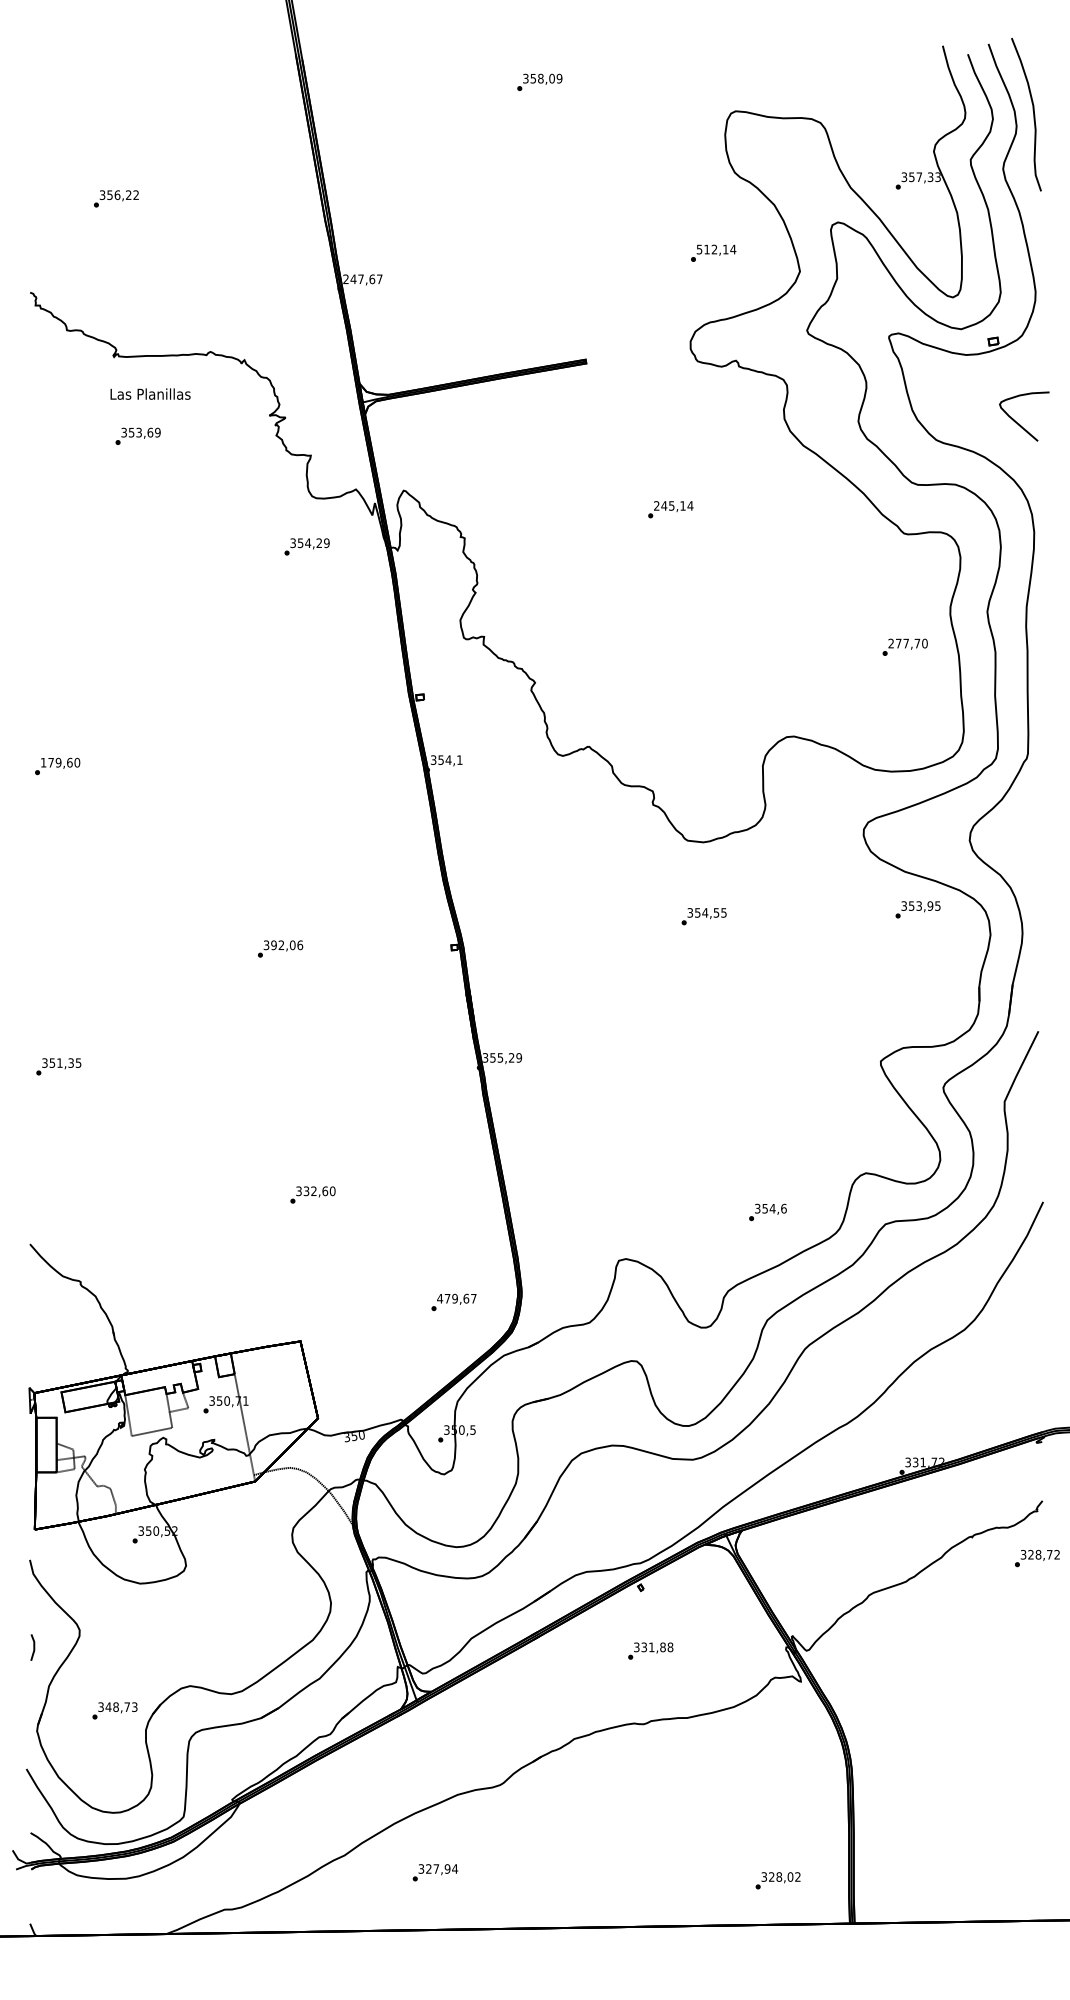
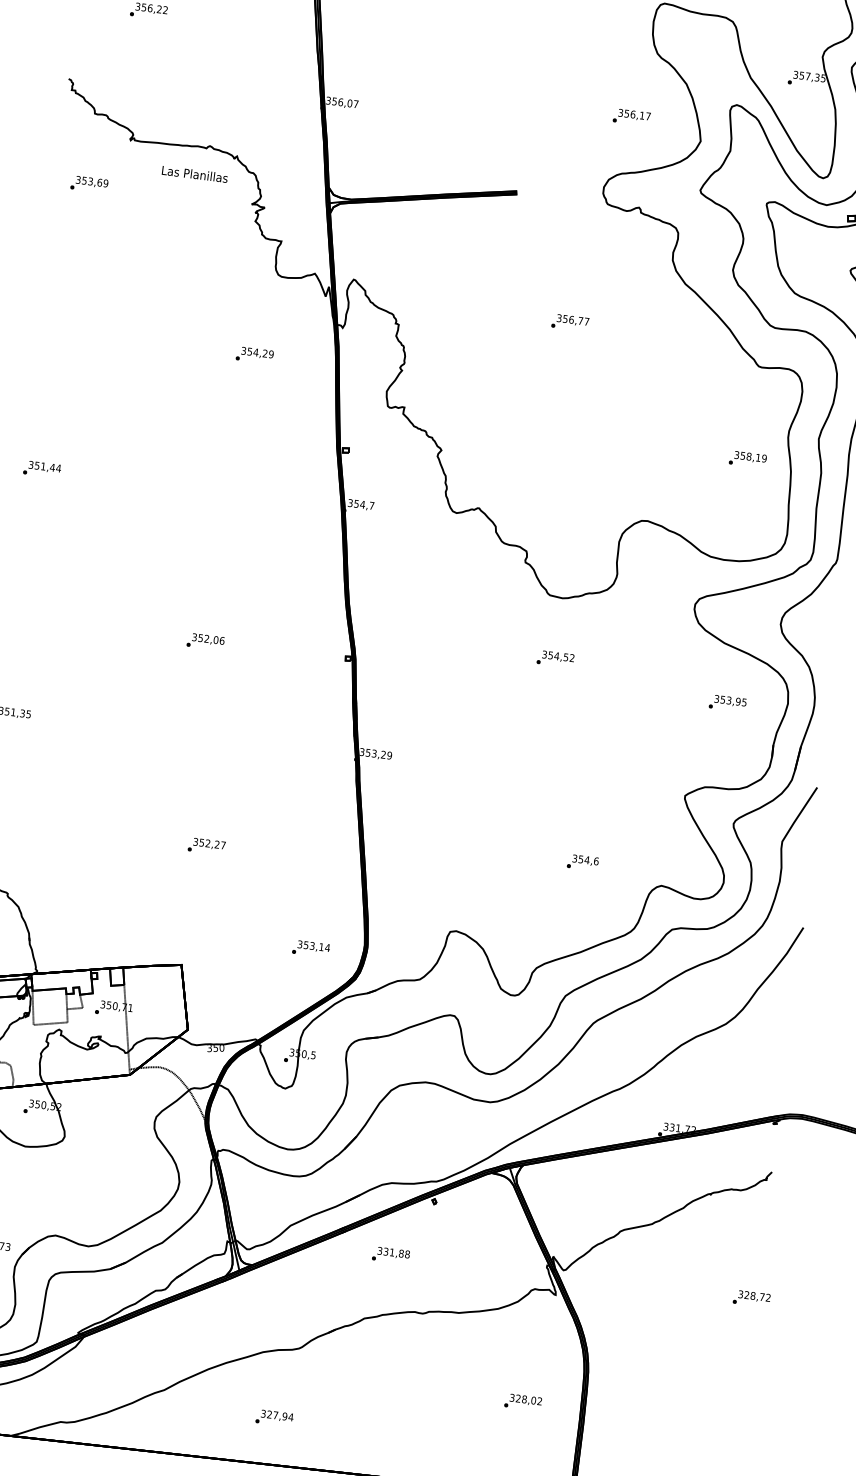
text: (937, 176) -> (822, 77), 357,33 -> 357,35
text: (716, 249) -> (634, 114), 512,14 -> 356,17
text: (359, 279) -> (339, 102), 247,67 -> 356,07
text: (150, 393) -> (194, 173), moved
text: (137, 435) -> (89, 183), moved
text: (673, 505) -> (573, 319), 245,14 -> 356,77
text: (306, 546) -> (254, 355), moved
text: (907, 643) -> (750, 456), 277,70 -> 358,19
text: (459, 759) -> (371, 505), 354,1 -> 354,7
text: (60, 762) -> (44, 466), 179,60 -> 351,44
text: (917, 909) -> (727, 703), moved
text: (723, 912) -> (571, 657), 354,55 -> 354,52
text: (273, 944) -> (200, 637), 392,06 -> 352,06
text: (500, 1057) -> (374, 753), 355,29 -> 353,29
text: (319, 1191) -> (212, 844), 332,60 -> 352,27
text: (767, 1212) -> (582, 862), moved
text: (456, 1298) -> (313, 945), 479,67 -> 353,14
text: (1037, 1558) -> (751, 1298), moved
text: (650, 1650) -> (390, 1254), moved
text: (435, 1872) -> (274, 1418), moved
text: (777, 1880) -> (522, 1402), moved

